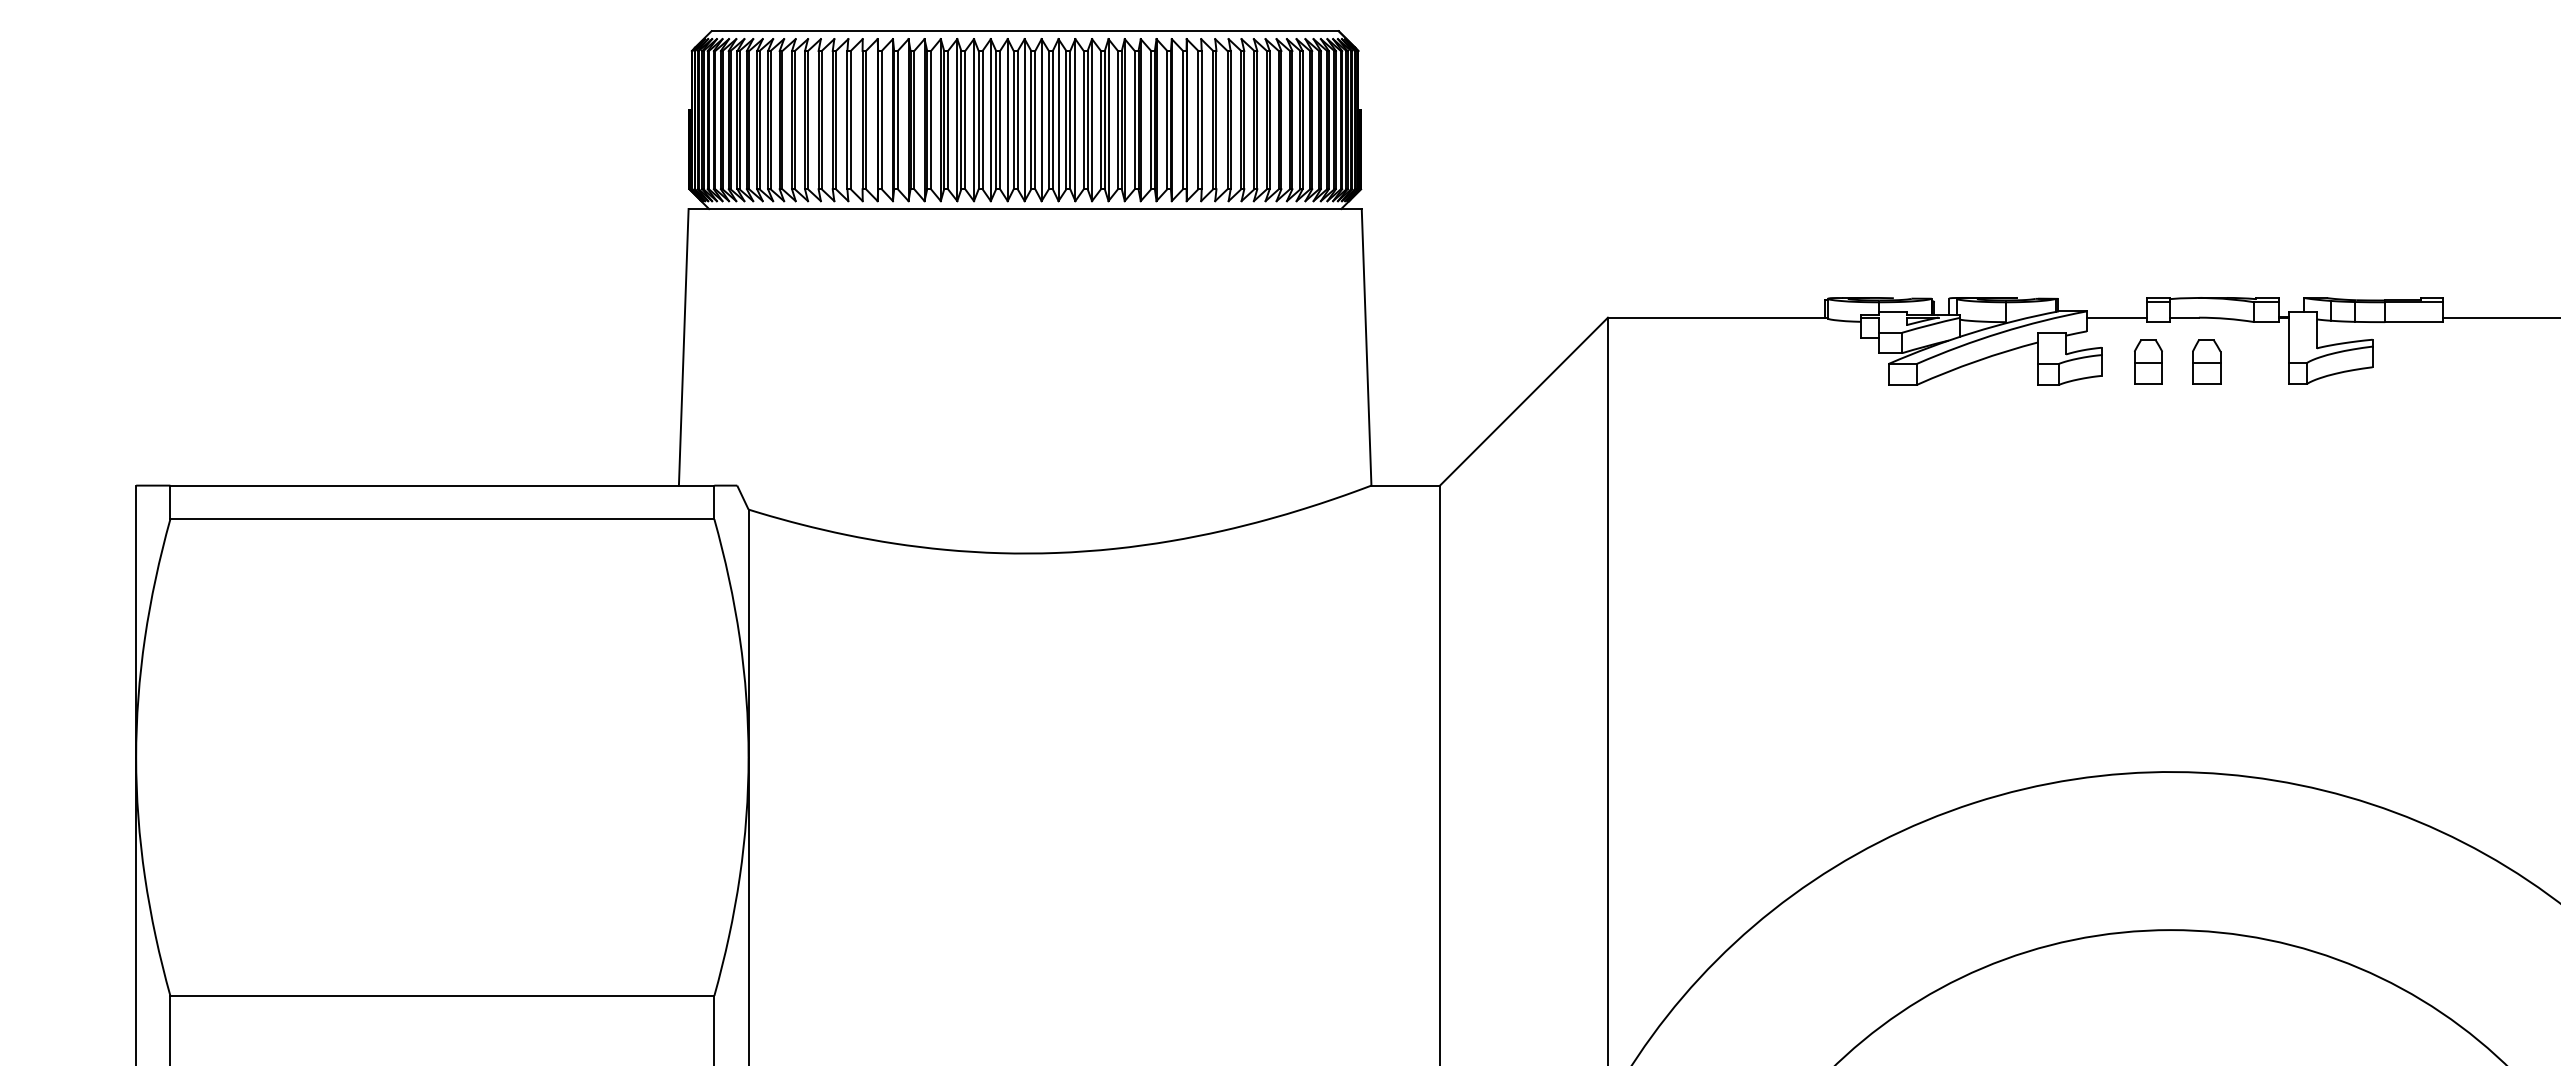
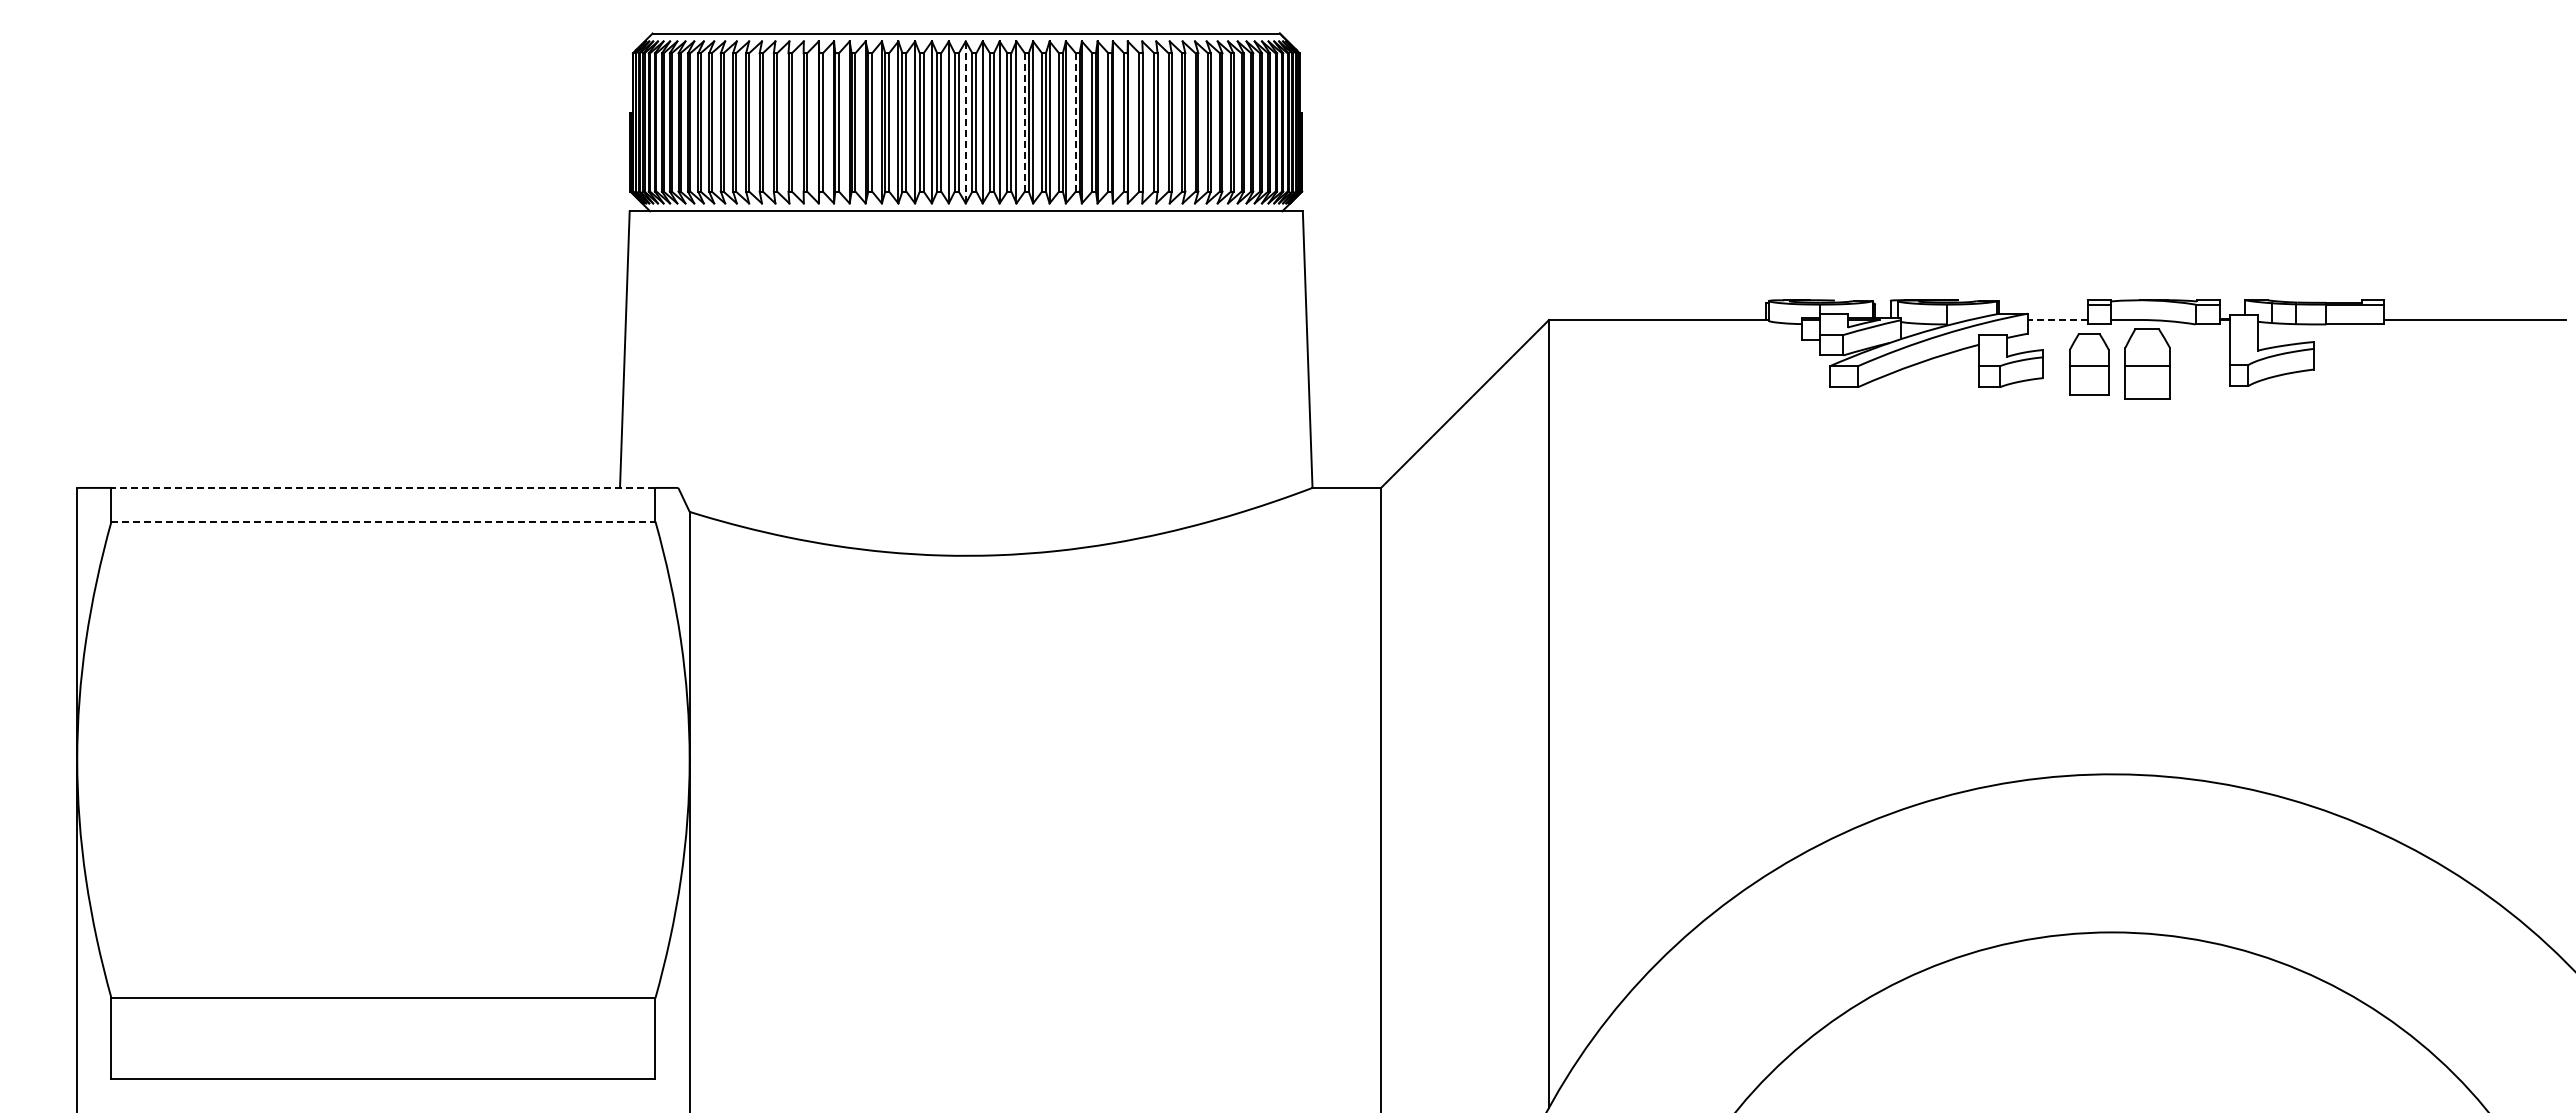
line: (1083, 119) -> (1024, 121), solid -> dashed
line: (1134, 119) -> (1075, 121), solid -> dashed
line: (1024, 120) -> (965, 122), solid -> dashed
line: (2116, 318) -> (2057, 320), solid -> dashed
part: (2148, 362) -> (2089, 364), size x1.4
part: (2206, 362) -> (2147, 364), size x1.6
line: (442, 485) -> (383, 487), solid -> dashed
line: (442, 519) -> (383, 521), solid -> dashed

